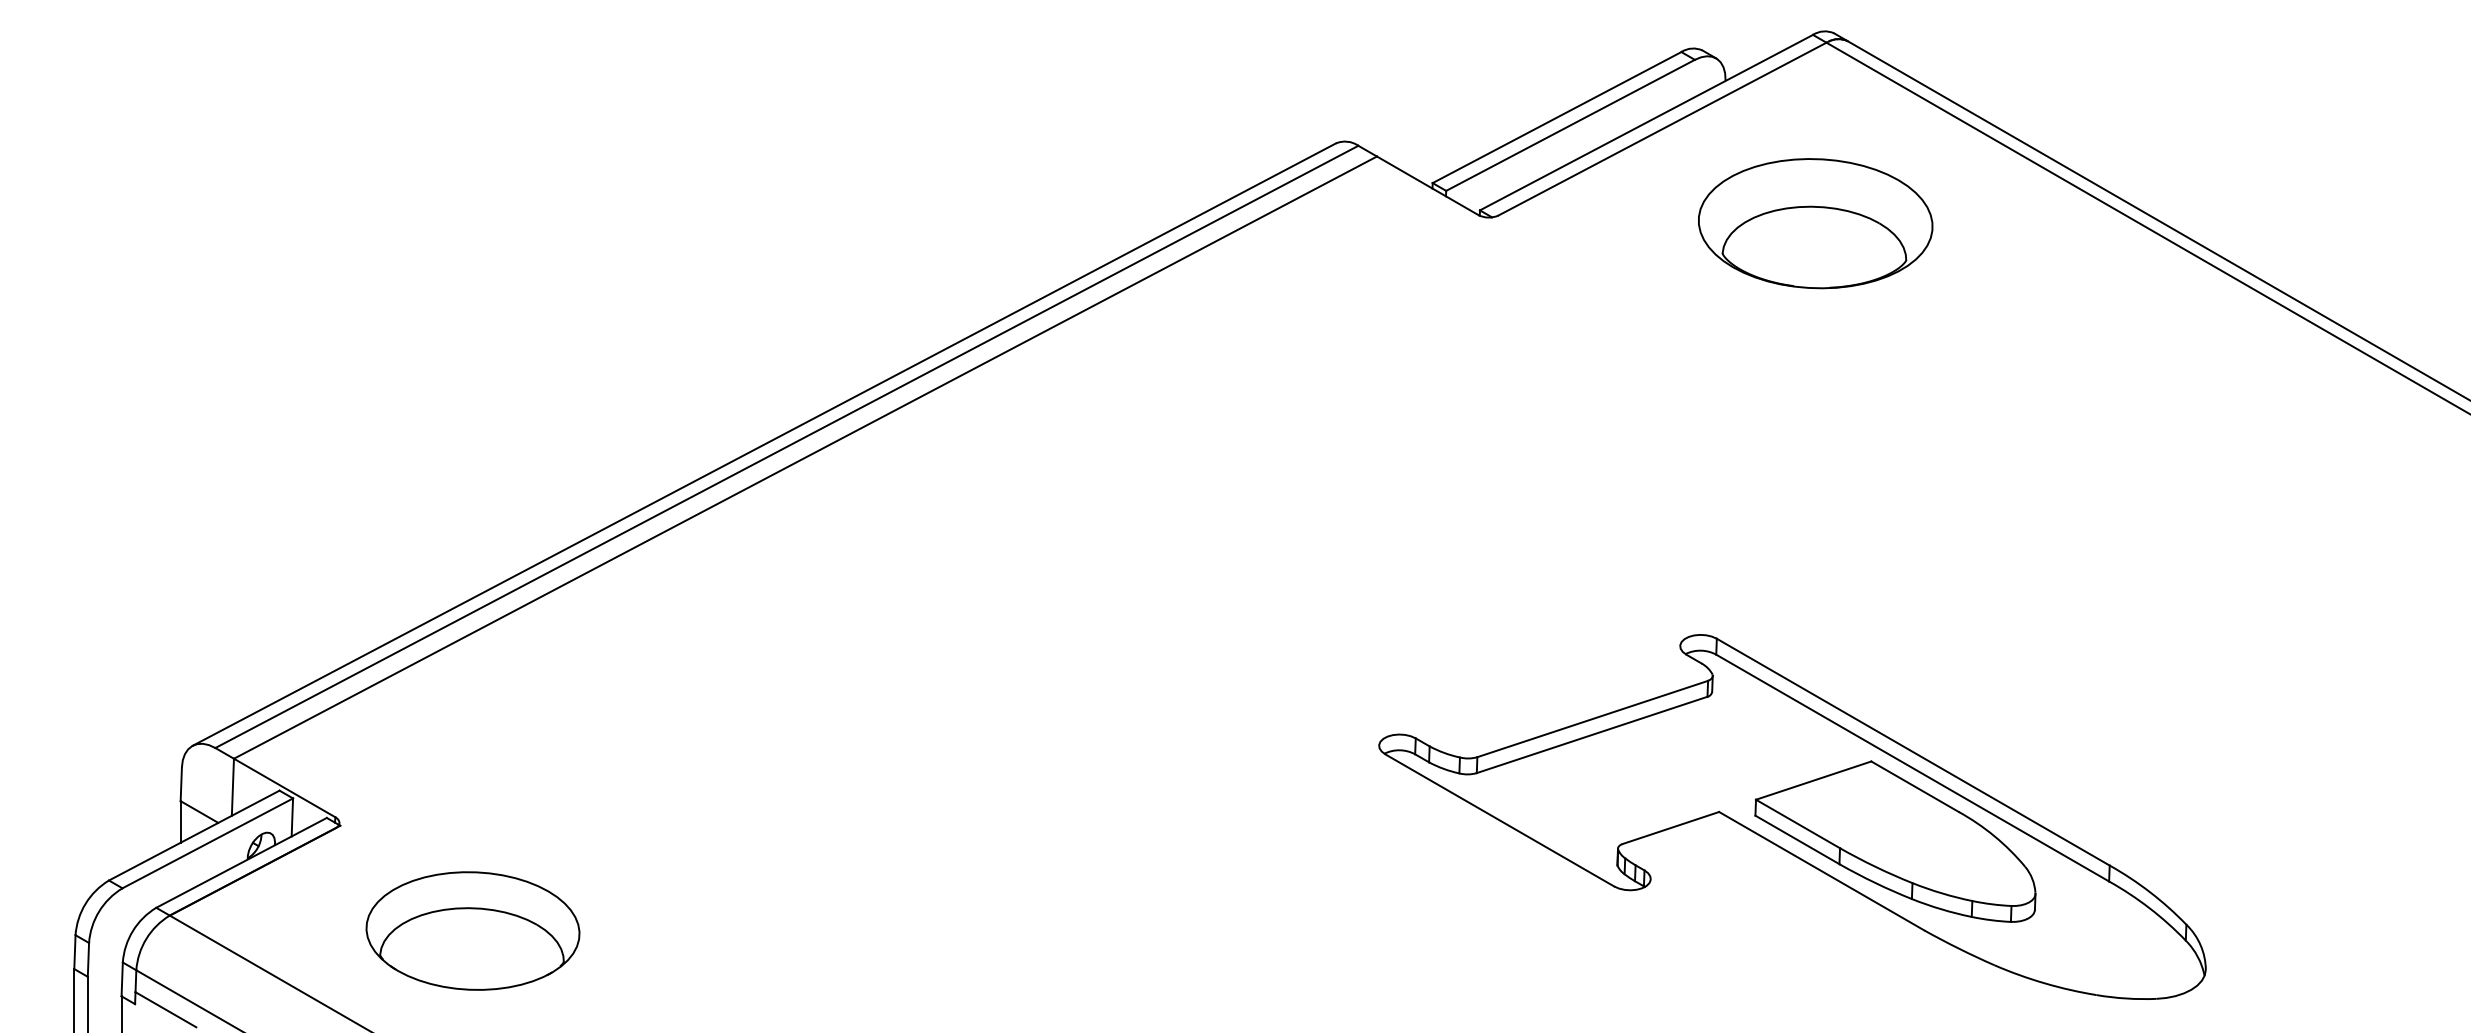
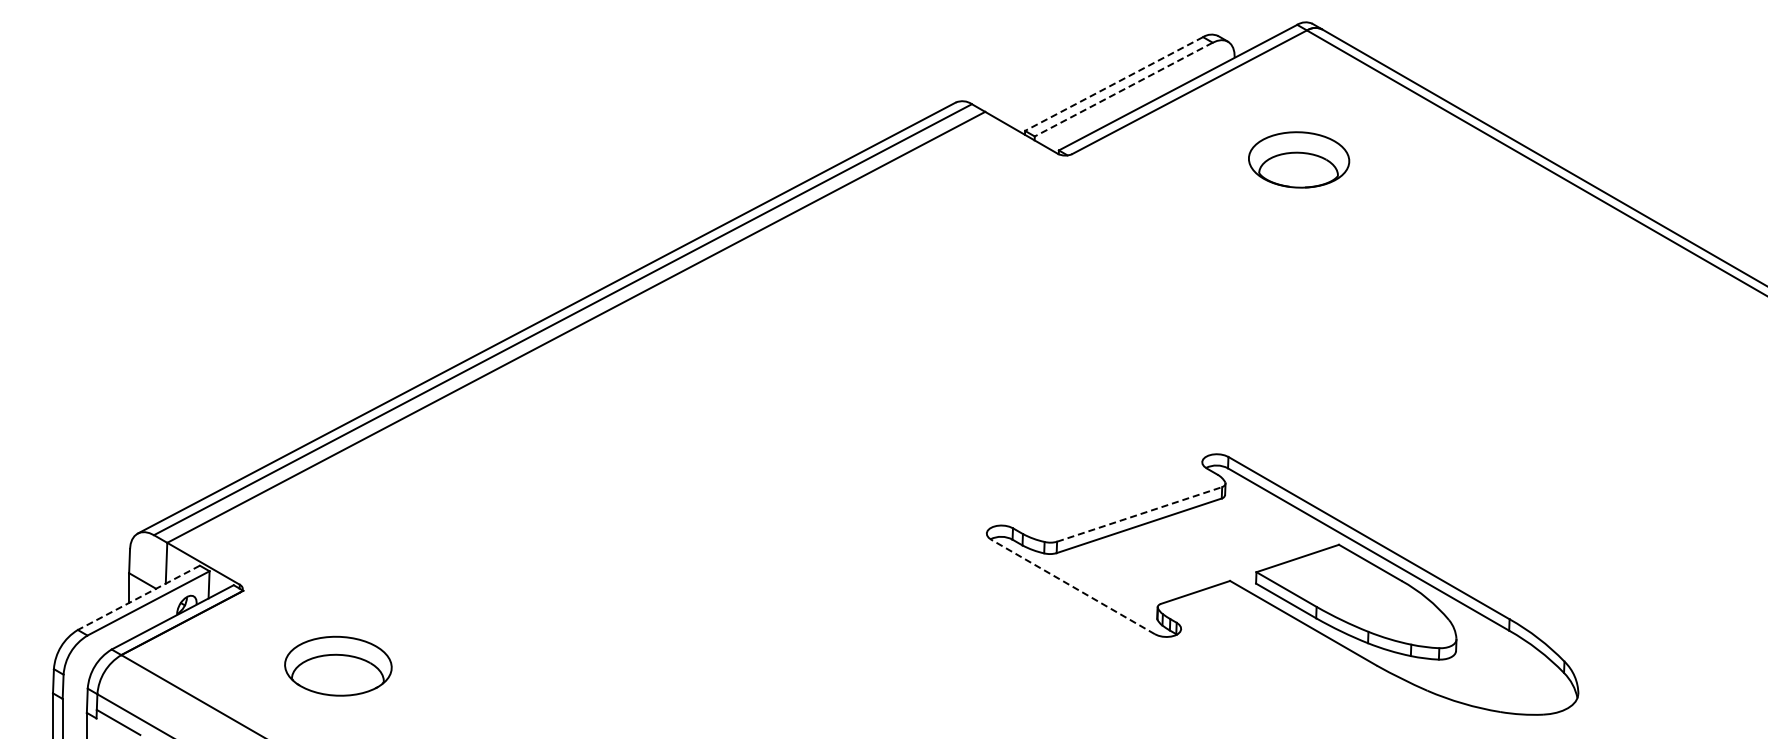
line: (1557, 118) -> (1114, 84), solid -> dashed
line: (1570, 125) -> (1123, 89), solid -> dashed
part: (1814, 223) -> (1298, 159), size x0.6
line: (1592, 719) -> (1139, 514), solid -> dashed
line: (1500, 819) -> (1073, 586), solid -> dashed
line: (193, 835) -> (138, 597), solid -> dashed
part: (473, 931) -> (338, 666), size x0.7

